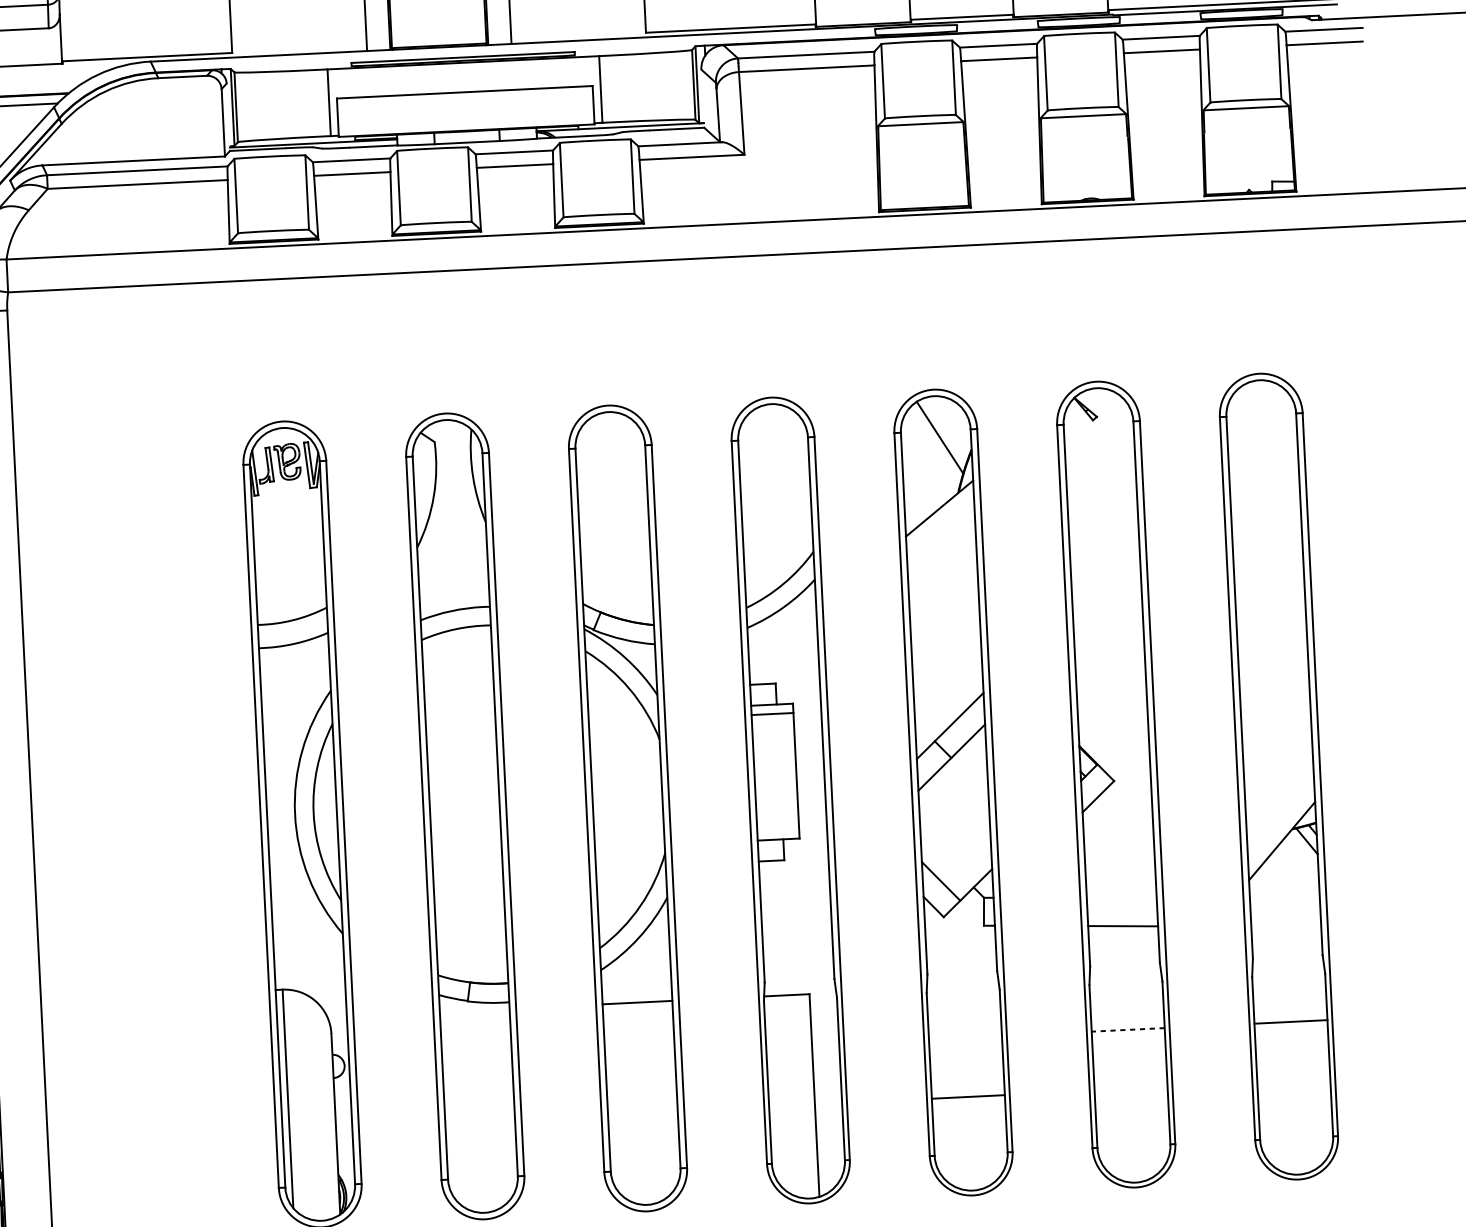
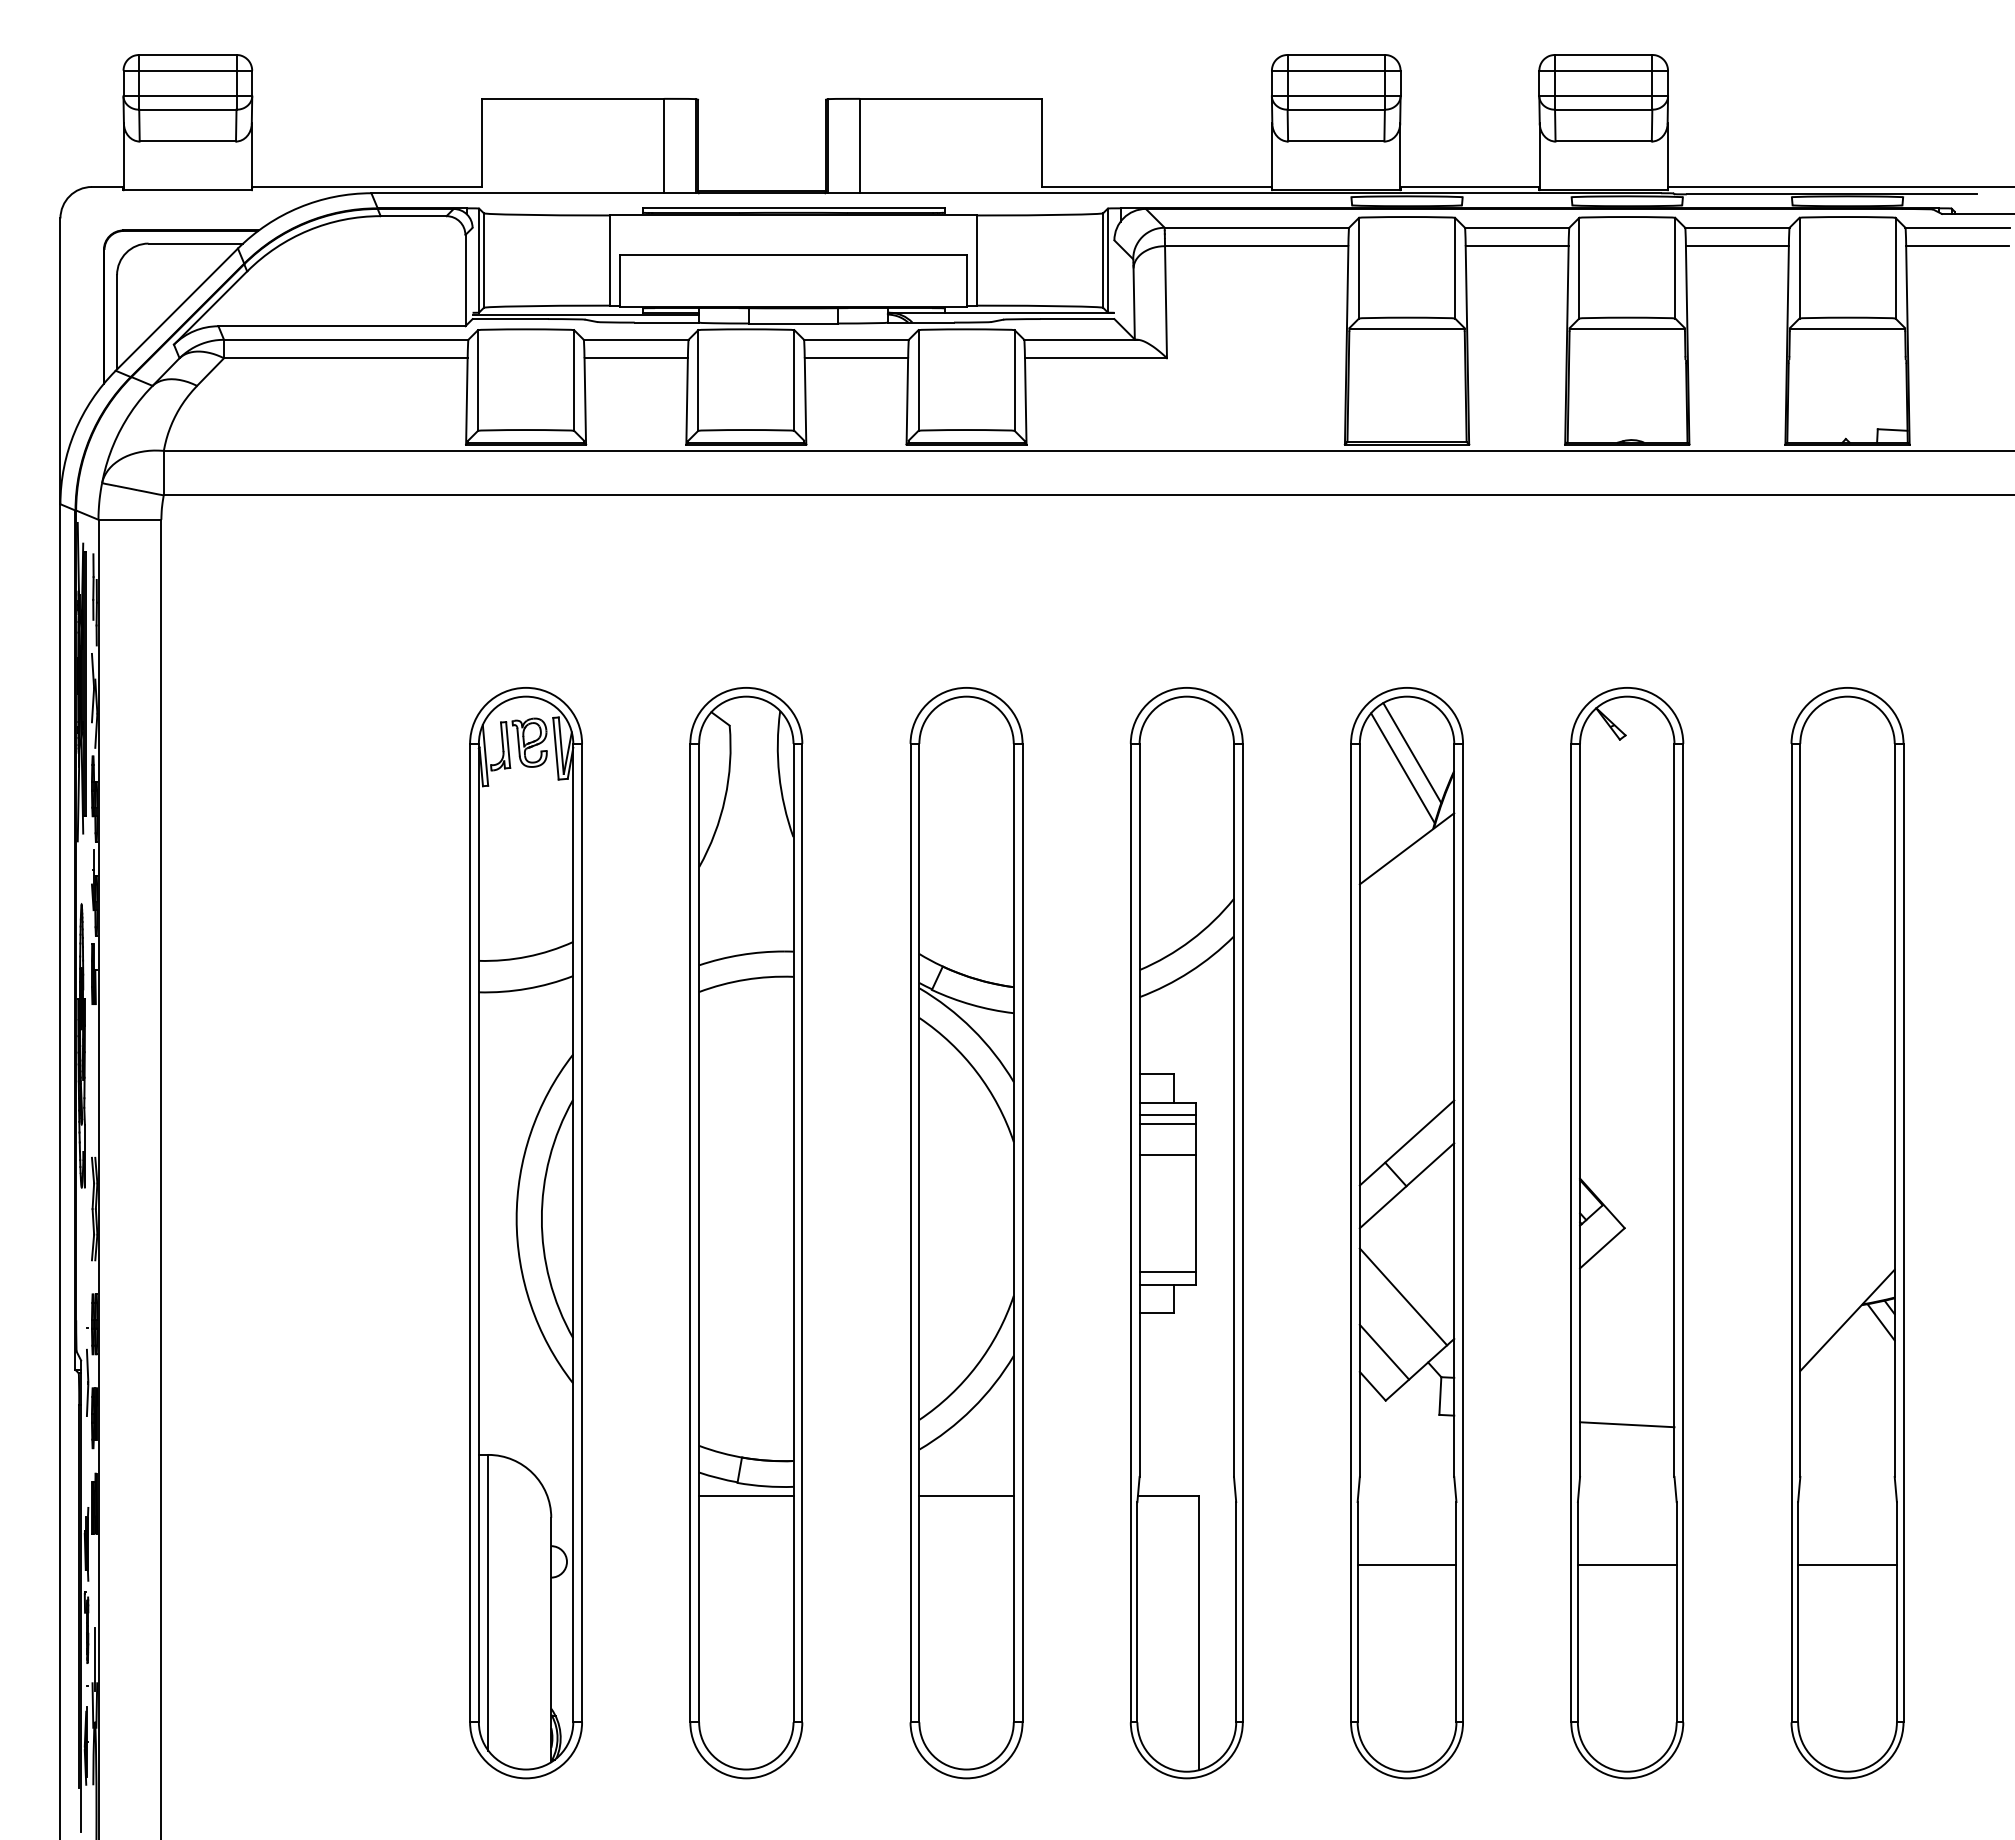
line: (933, 449) -> (1402, 768), added
line: (772, 720) -> (1167, 1123), added
line: (773, 743) -> (1167, 1155), added
line: (777, 830) -> (1167, 1272), added
line: (953, 839) -> (1403, 1296), added
line: (474, 1010) -> (746, 1495), added
line: (1127, 1030) -> (1626, 1565), dashed -> solid
line: (967, 1097) -> (1406, 1565), moved

